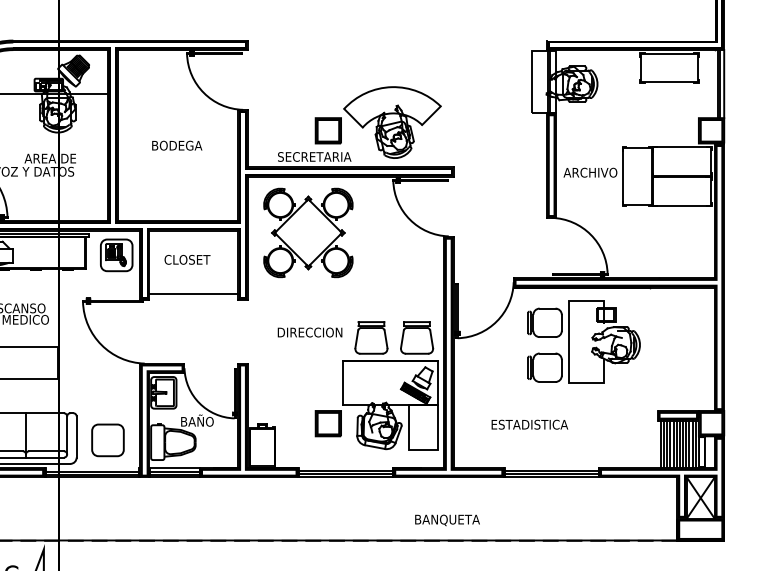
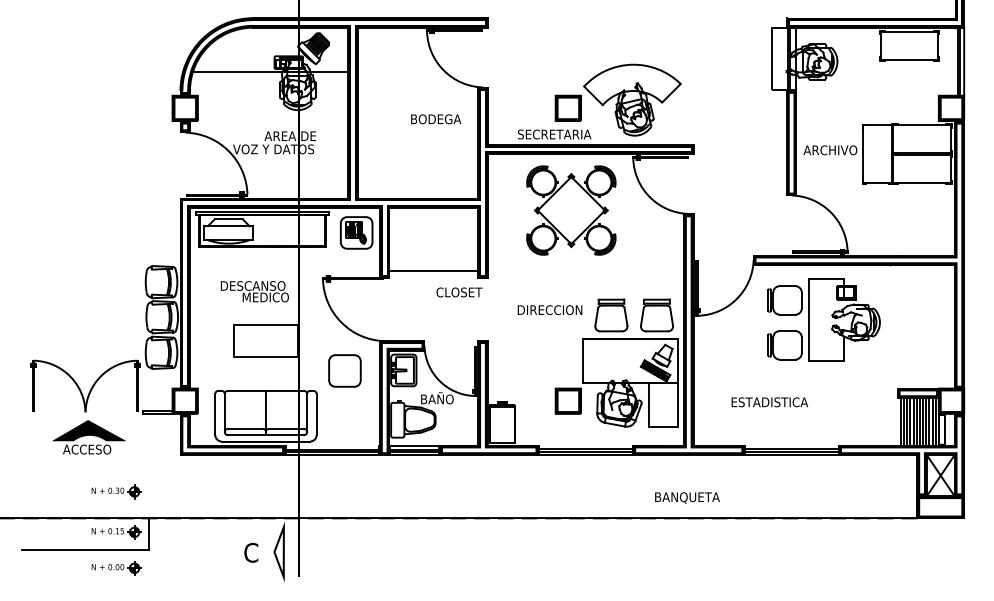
text: (177, 145) -> (436, 119), moved
part: (308, 232) -> (571, 210), moved
text: (187, 259) -> (459, 292), moved
part: (107, 439) -> (344, 370), moved

